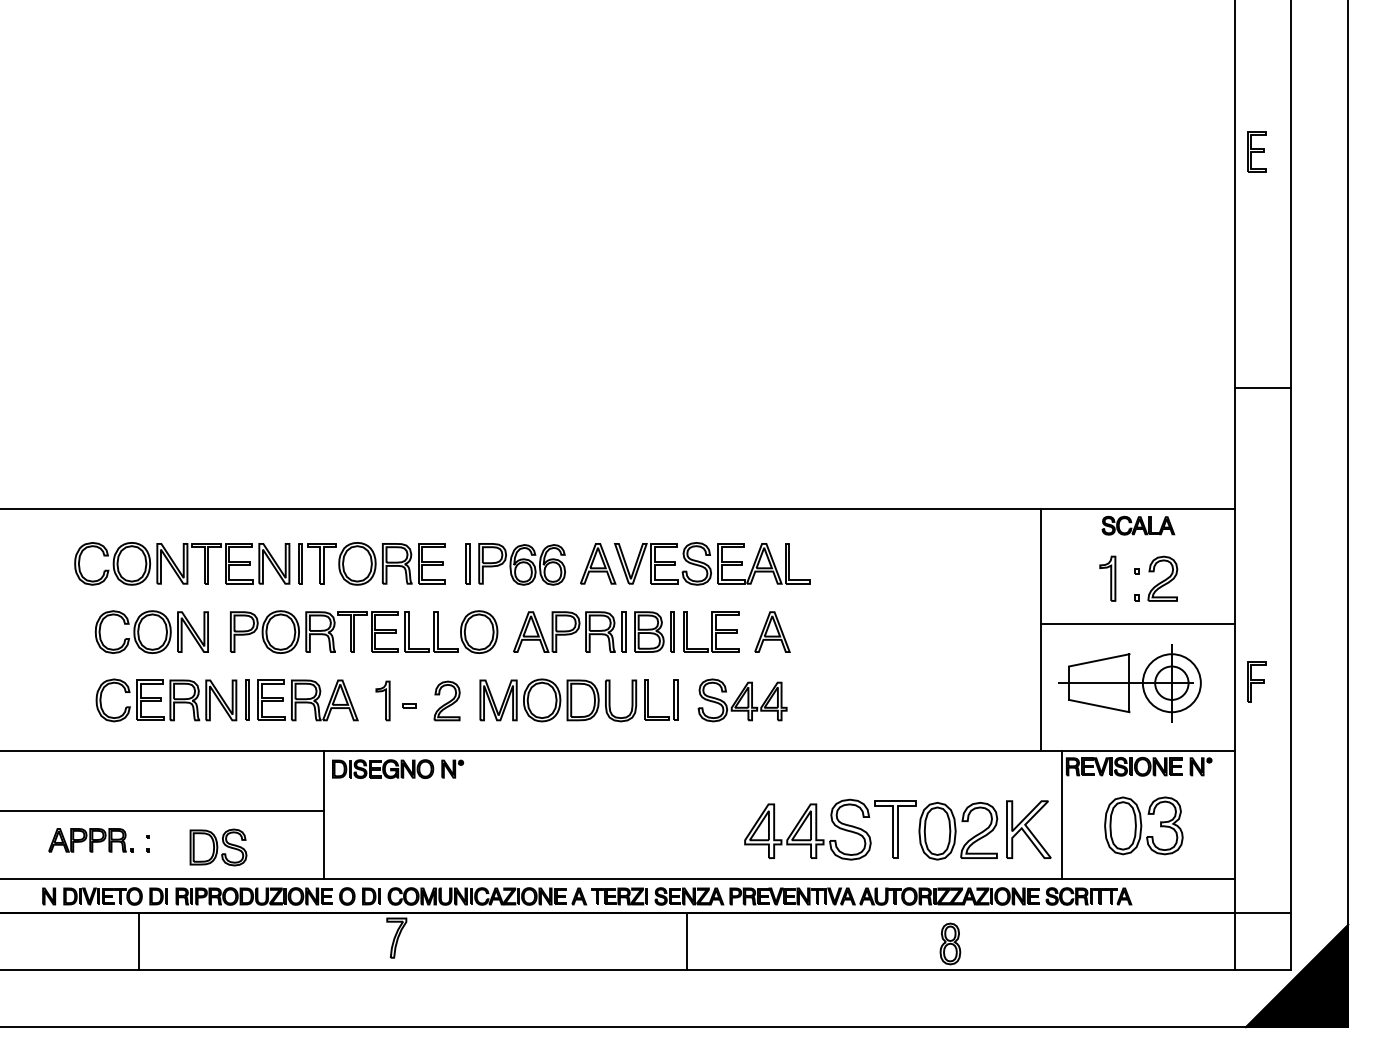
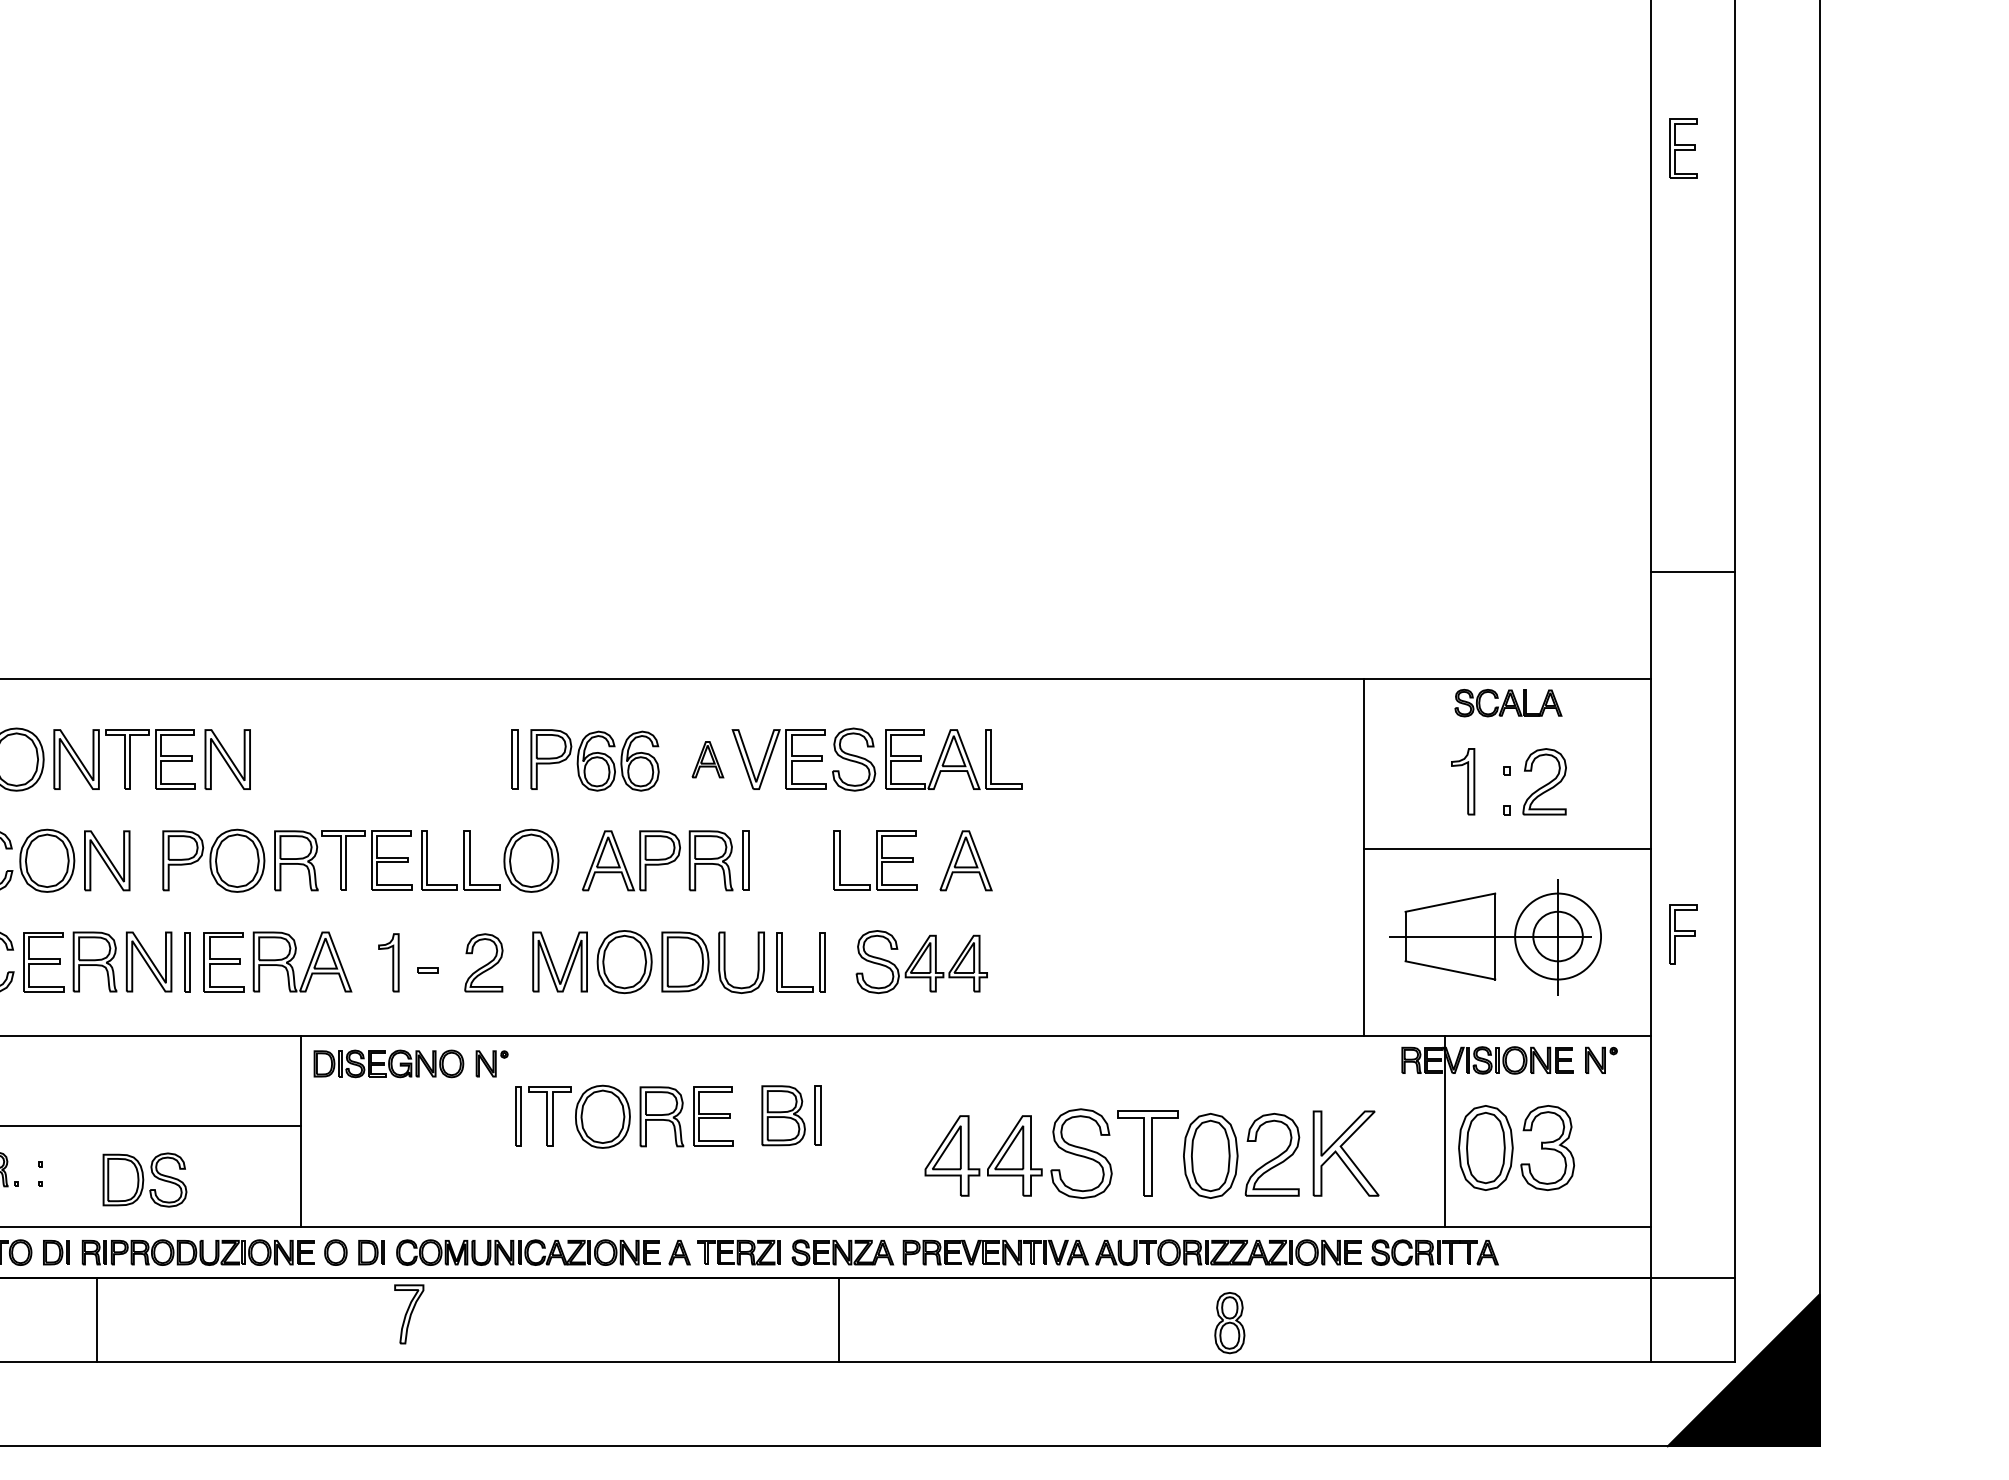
line: (1262, 387) -> (1692, 570), moved
part: (371, 563) -> (623, 1116), moved
part: (598, 563) -> (708, 759), size x0.6
part: (654, 631) -> (791, 1114), moved
line: (1061, 814) -> (1444, 1131), moved
line: (139, 941) -> (97, 1319), moved

